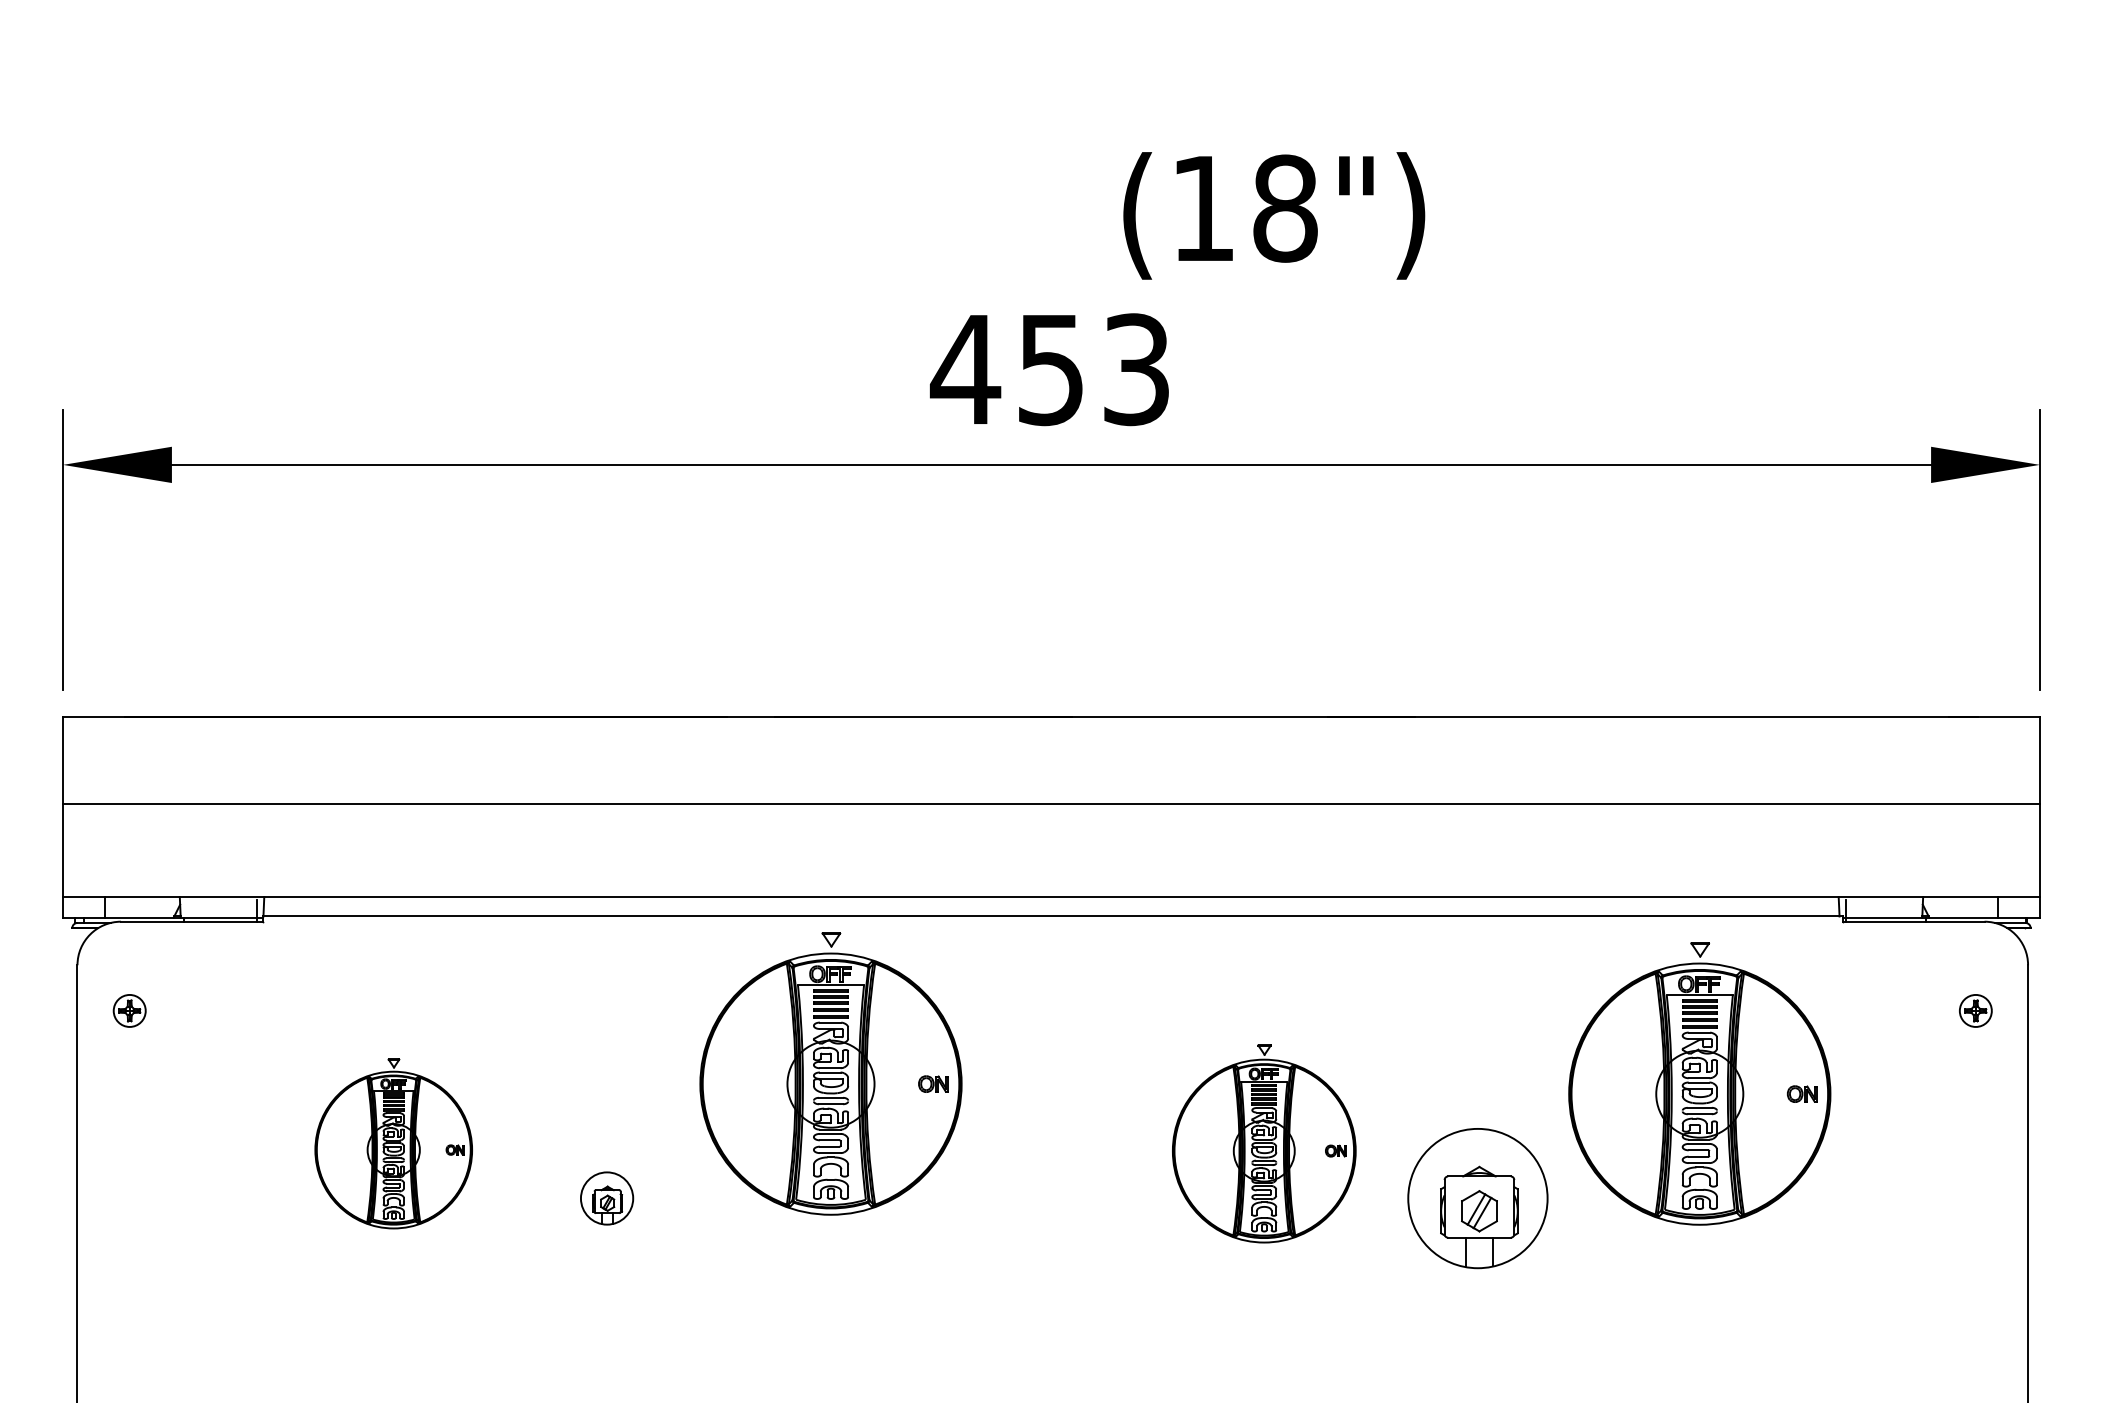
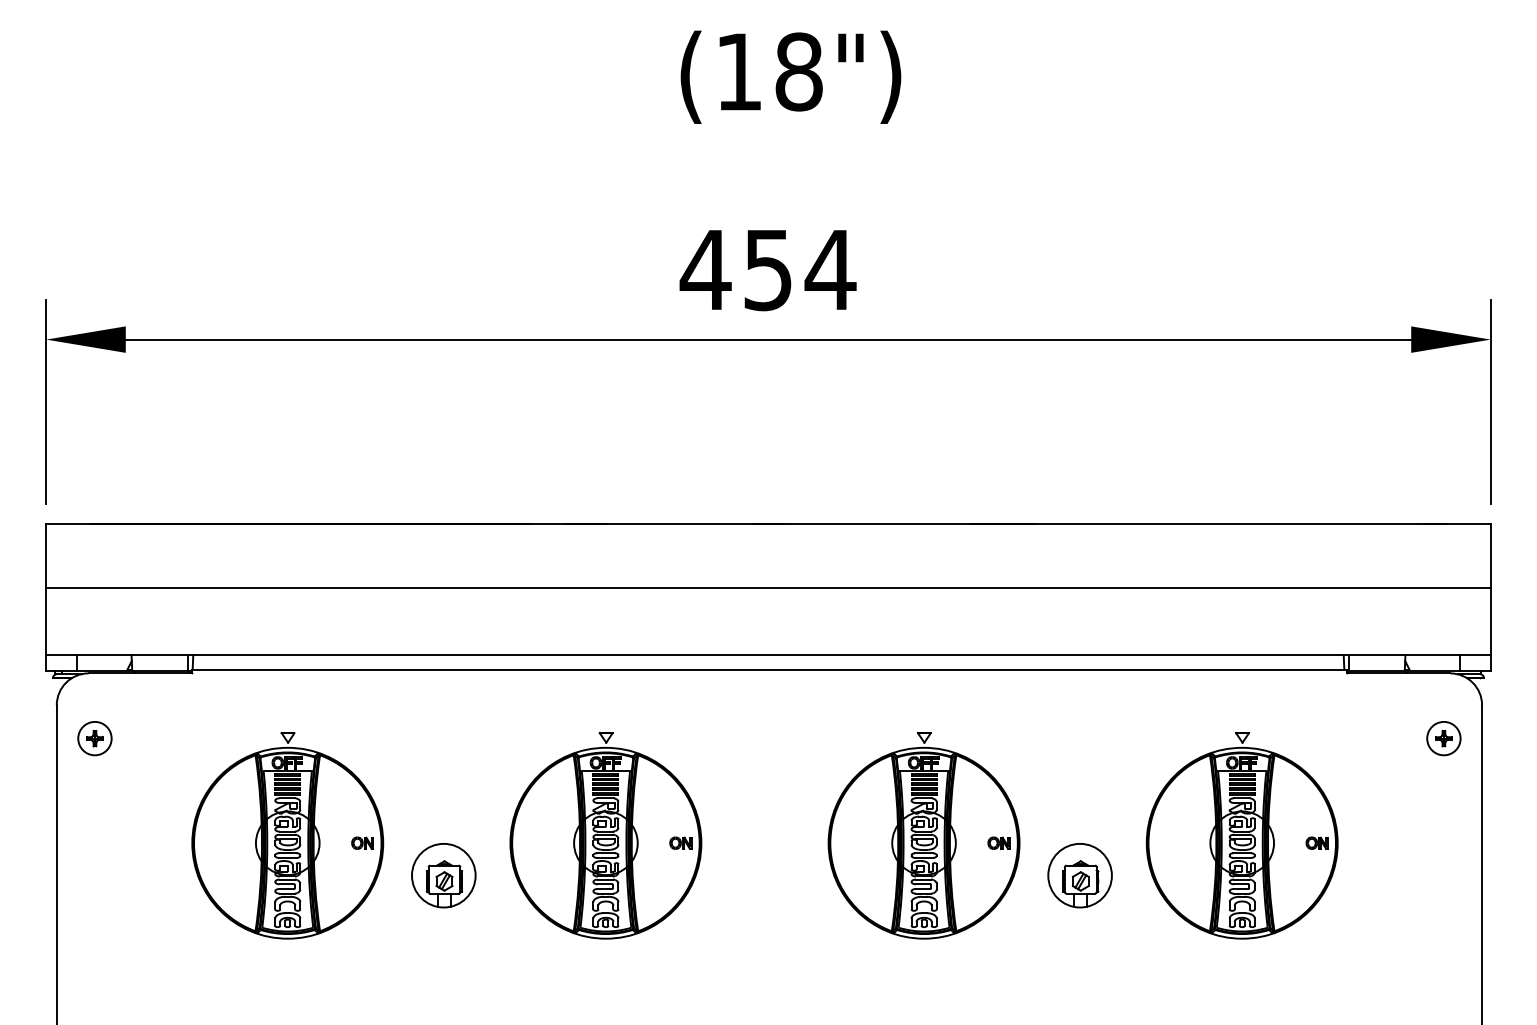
text: (1274, 215) -> (791, 77), moved
text: (1136, 369) -> (830, 269), 453 -> 454
circle: (129, 1010) -> (94, 738), size x1.43
circle: (1975, 1010) -> (1443, 738), size x1.43
part: (830, 1073) -> (605, 835), moved
part: (1699, 1083) -> (1241, 835), moved
part: (393, 1143) -> (287, 835), size x1.67
part: (1263, 1143) -> (923, 835), size x1.43
part: (606, 1198) -> (443, 875), size x1.67
part: (1477, 1198) -> (1079, 875), size x0.62

